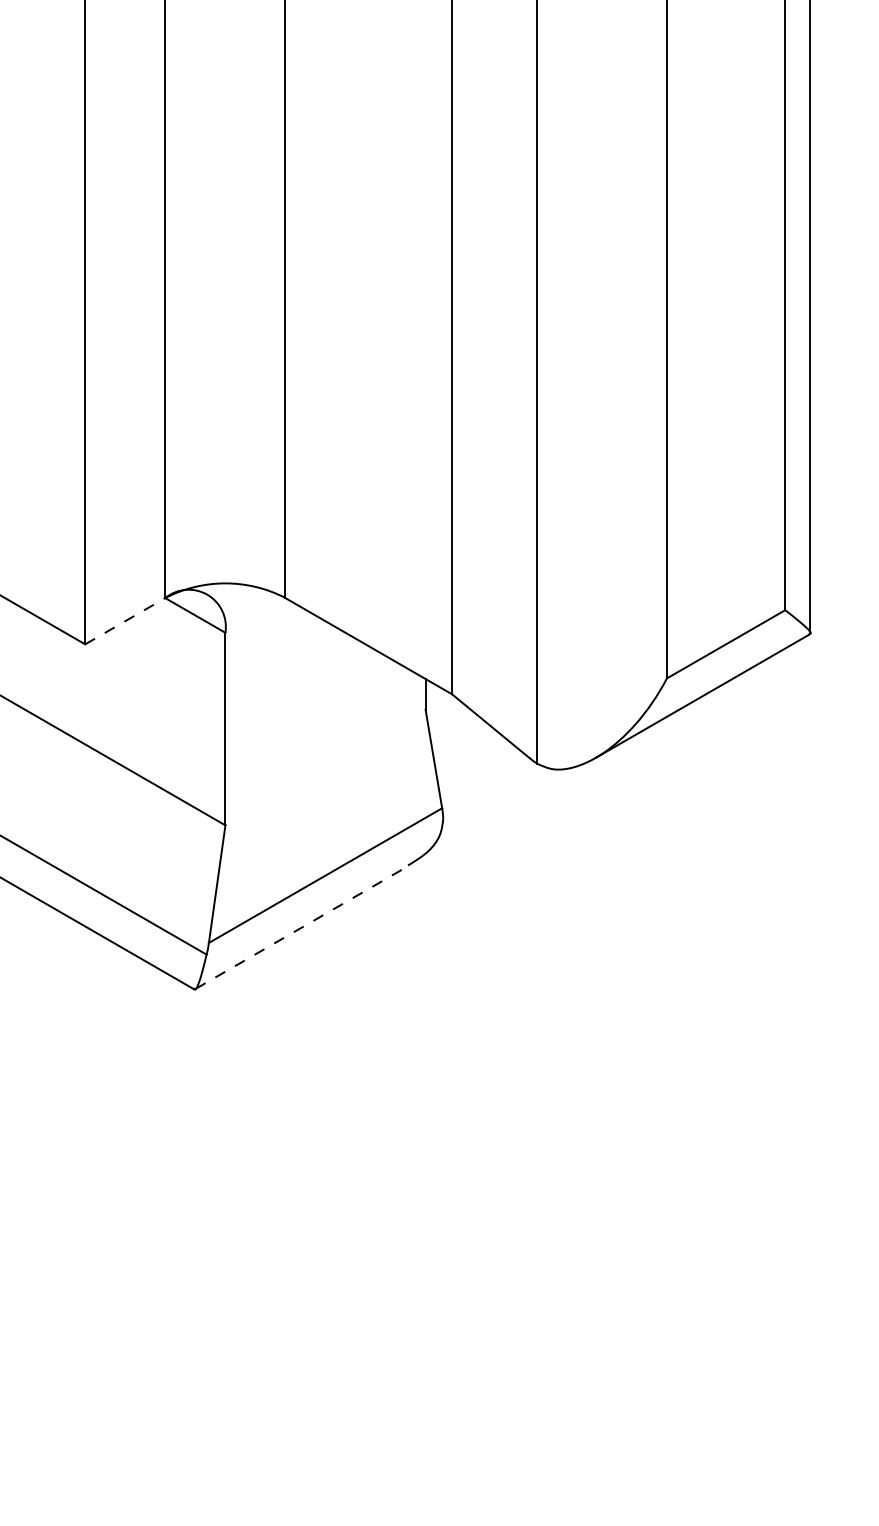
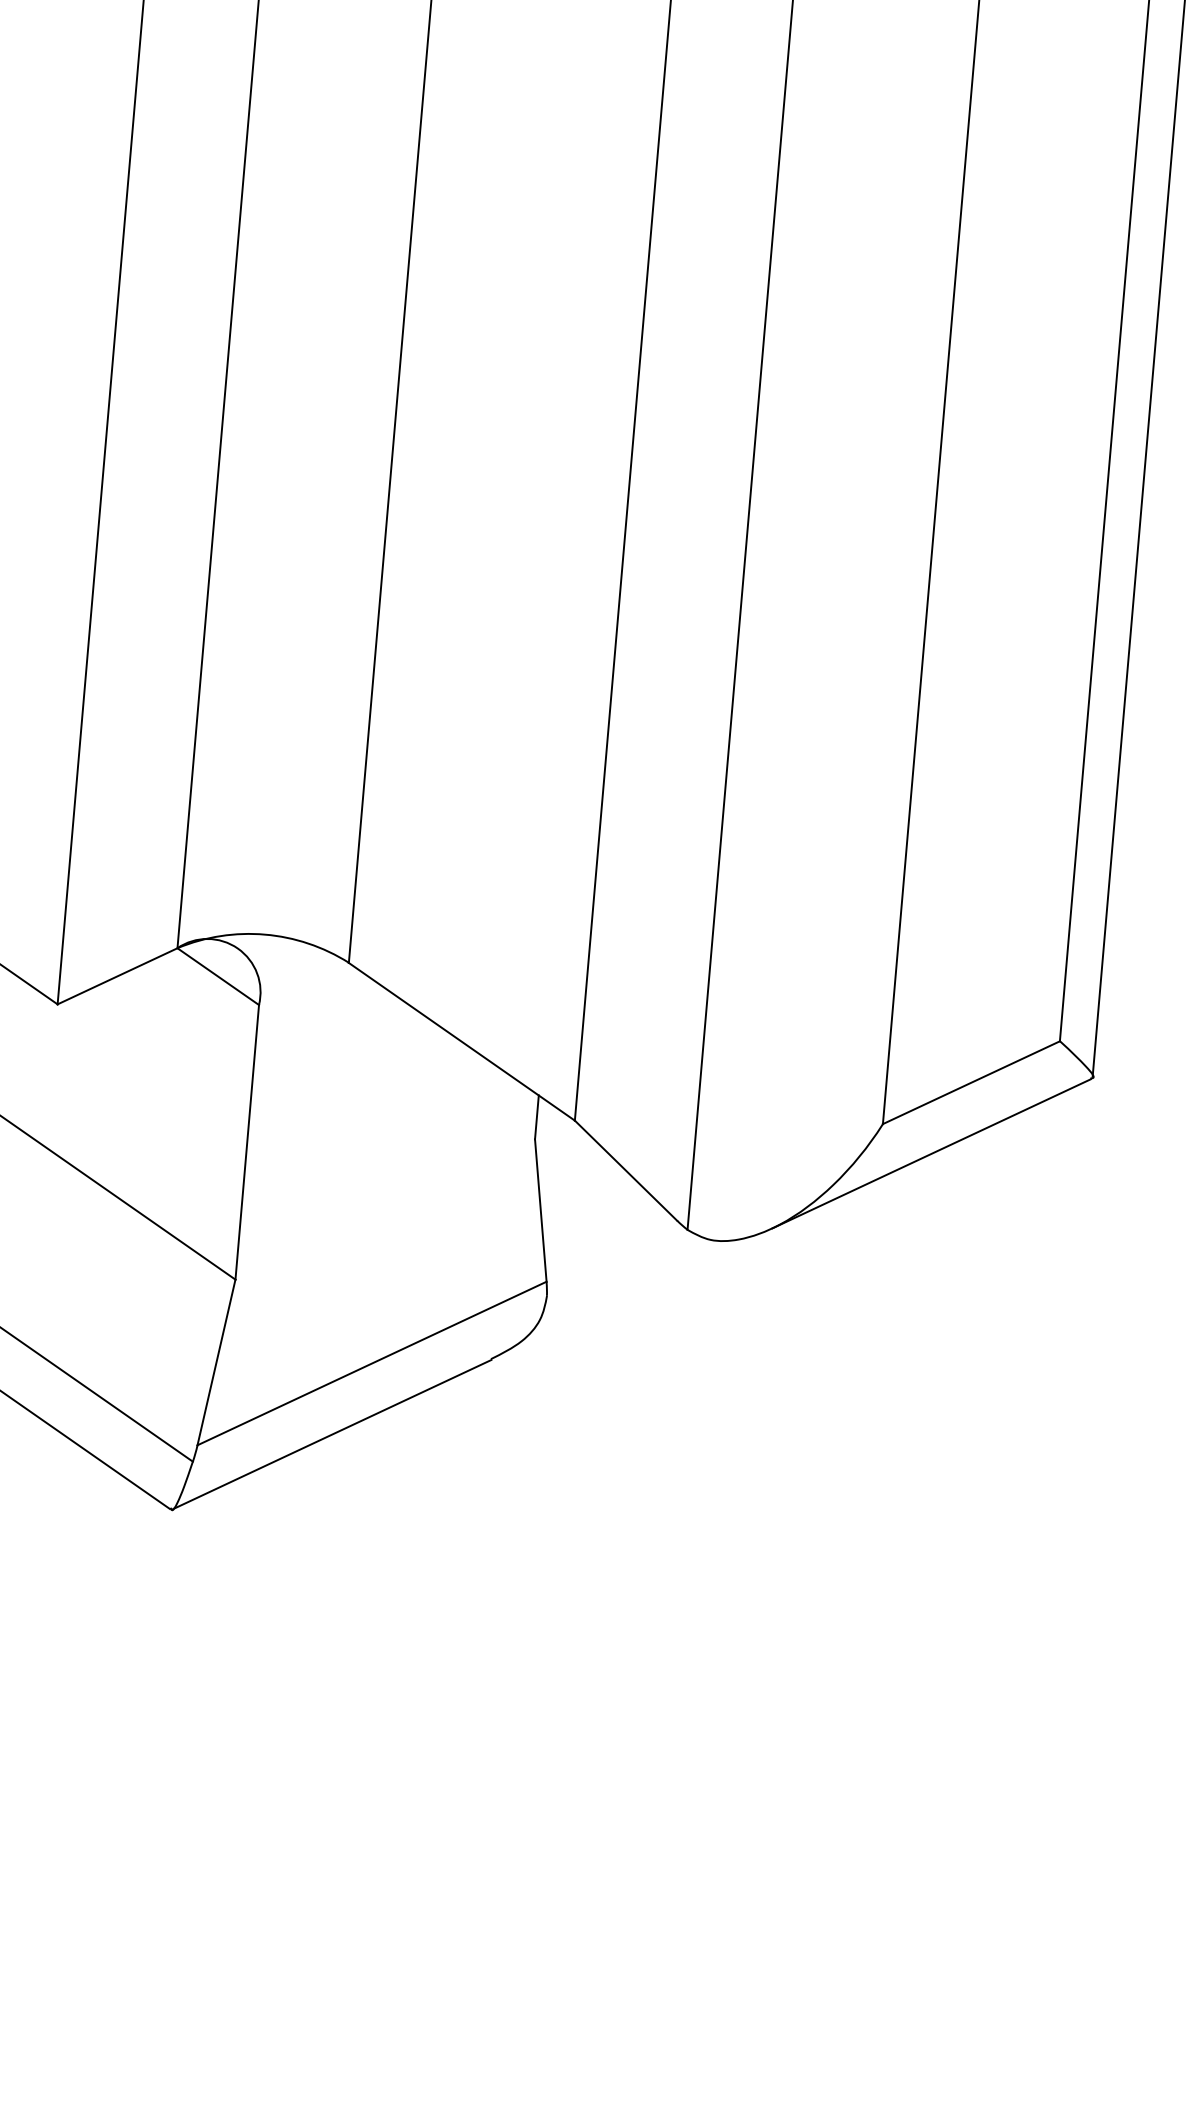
line: (125, 620) -> (118, 975), dashed -> solid
line: (302, 927) -> (332, 1434), dashed -> solid

